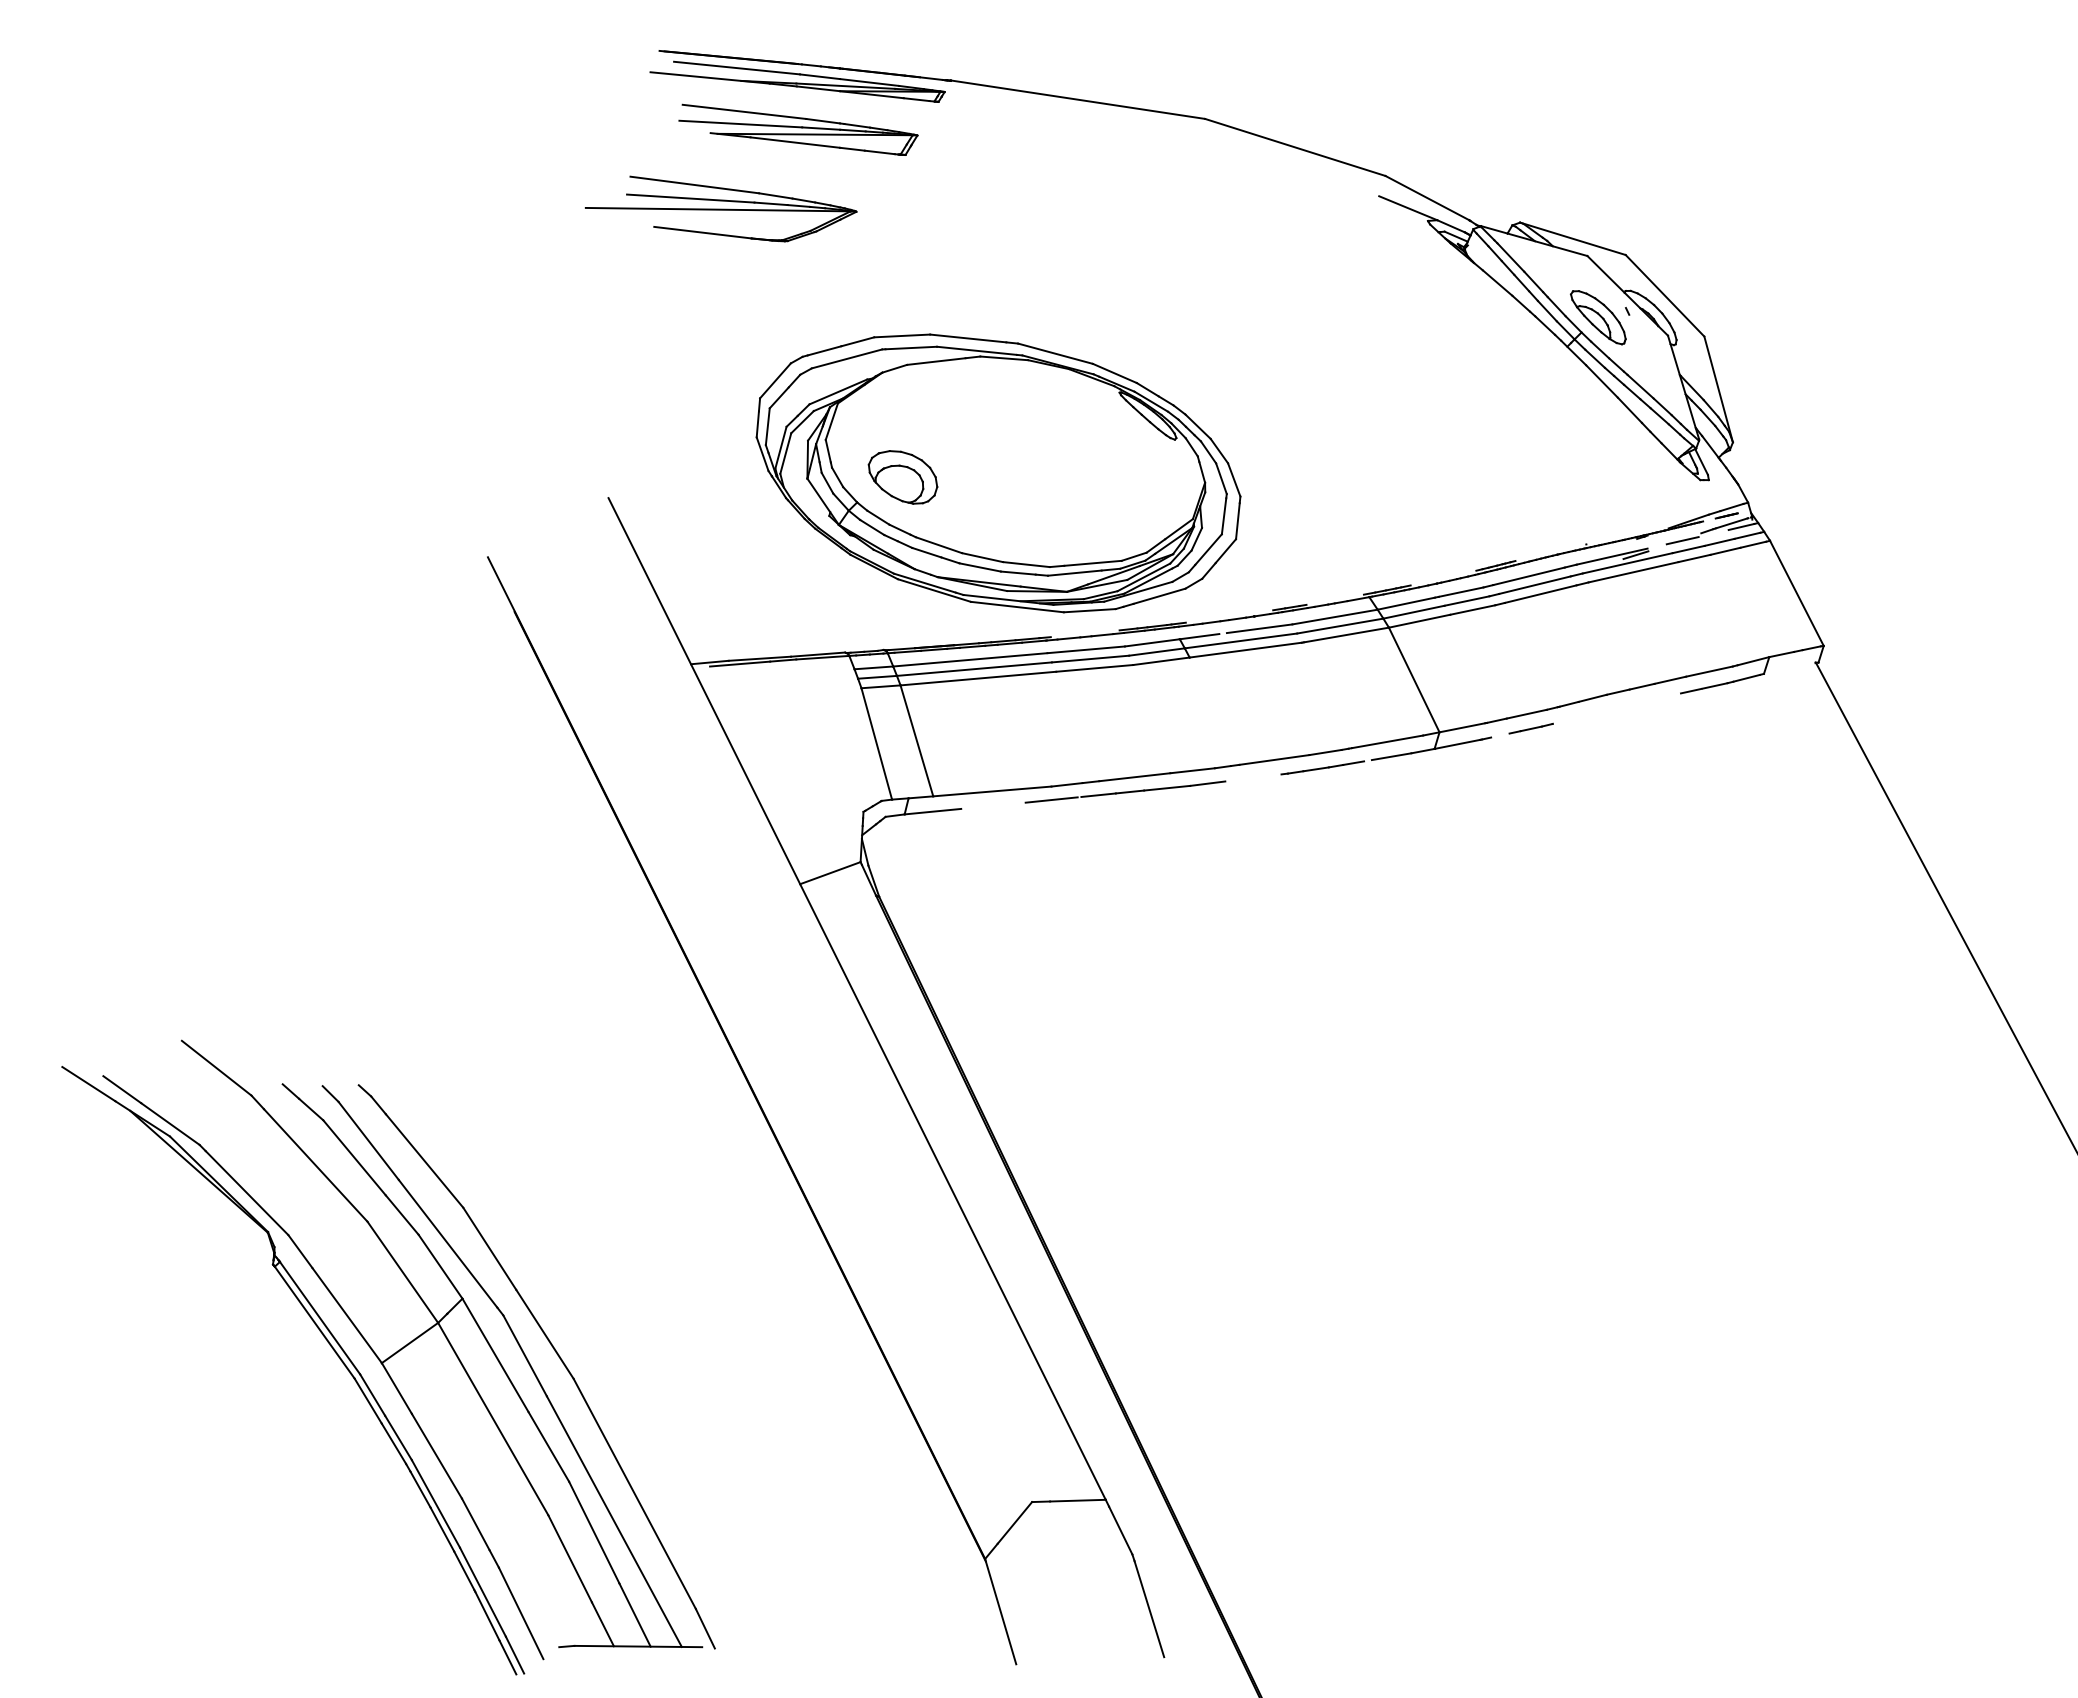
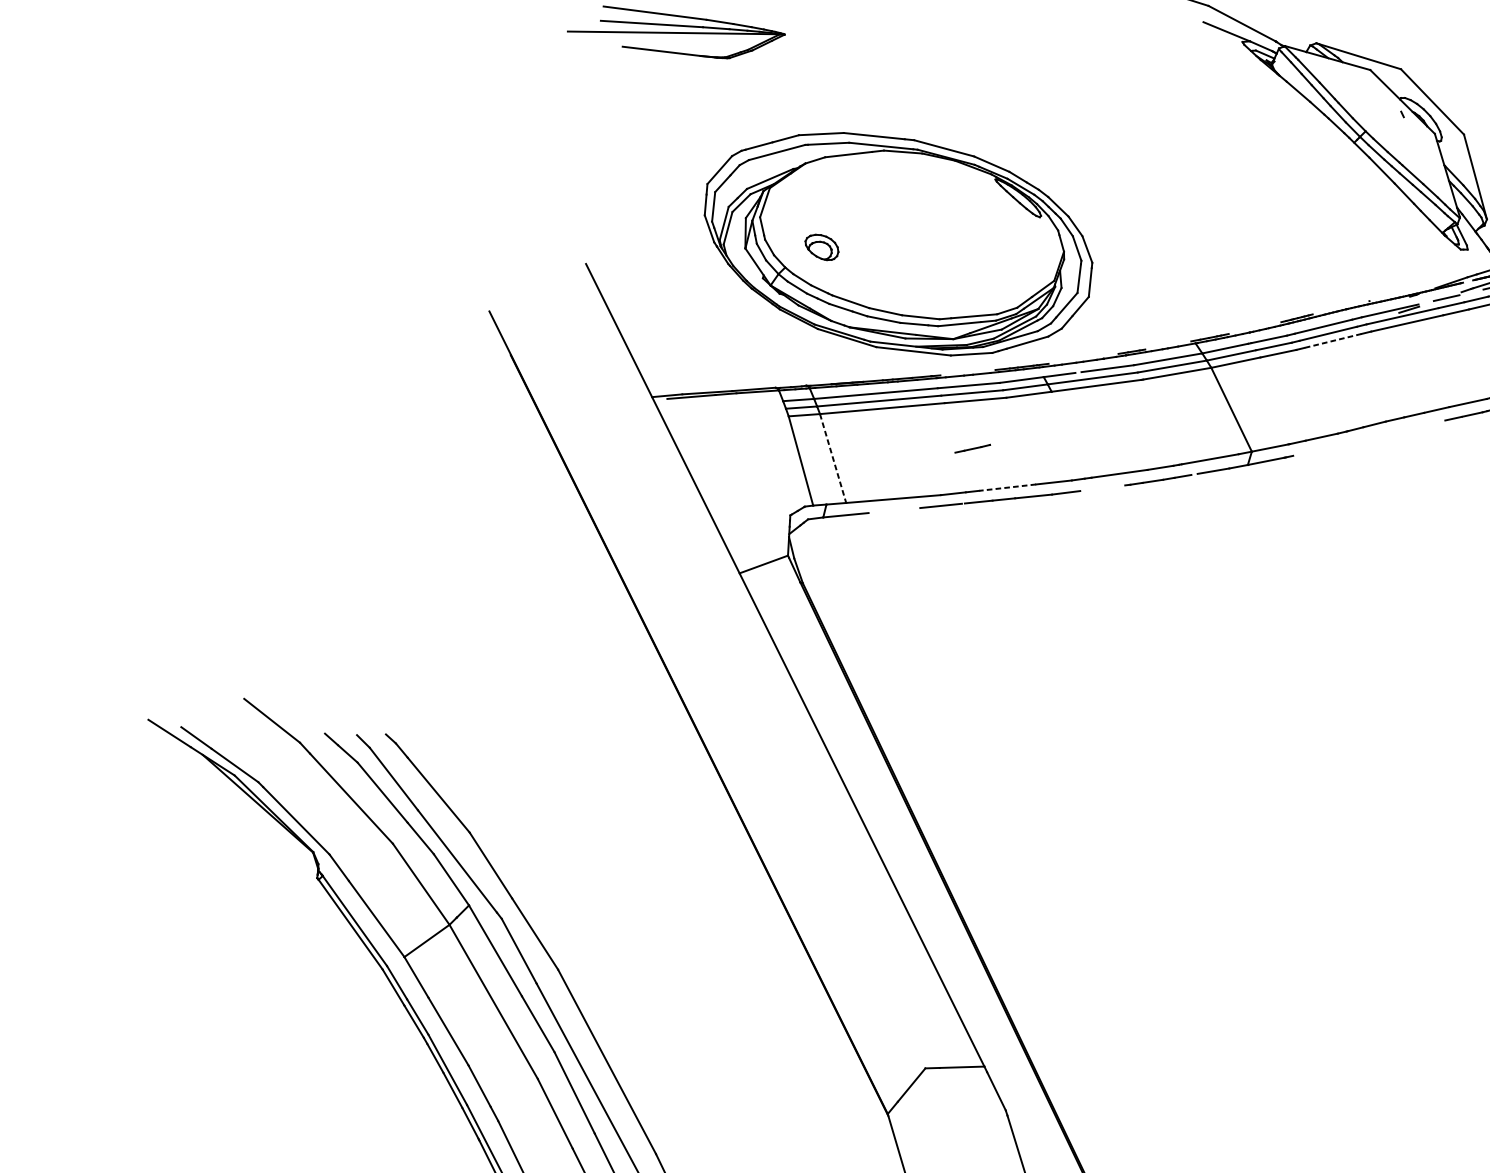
part: (1598, 317) -> (1379, 119), removed
part: (902, 477) -> (821, 247), size x0.6
line: (1540, 594) -> (1332, 341), solid -> dashed
line: (1530, 728) -> (972, 448), moved
line: (916, 740) -> (832, 458), solid -> dashed
line: (1134, 777) -> (1007, 487), solid -> dashed

